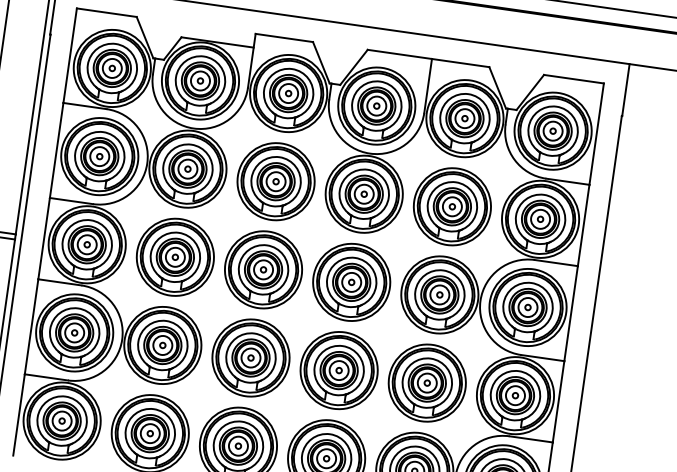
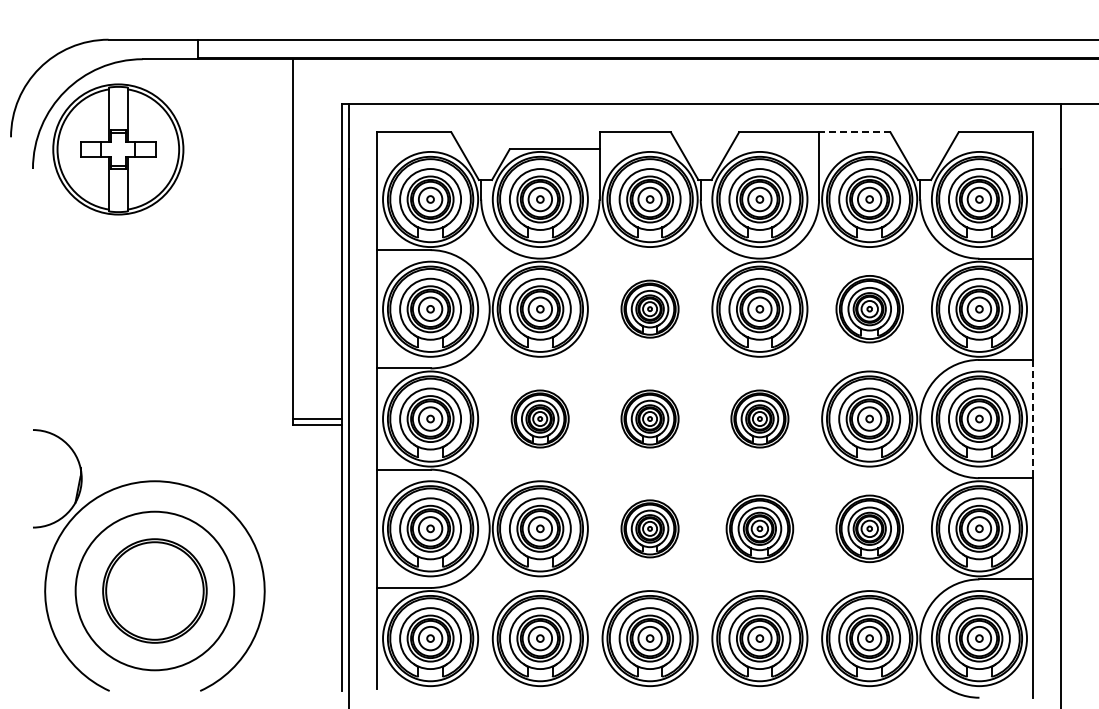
line: (460, 63) -> (854, 132), solid -> dashed
part: (275, 181) -> (649, 308), size x0.6
part: (452, 206) -> (869, 308), size x0.7
part: (174, 256) -> (539, 418), size x0.6
part: (263, 269) -> (649, 418), size x0.6
part: (351, 281) -> (759, 418), size x0.6
line: (571, 314) -> (1033, 419), solid -> dashed
part: (250, 357) -> (649, 528), size x0.6
part: (338, 370) -> (759, 528), size x0.7
part: (427, 382) -> (869, 528), size x0.7

